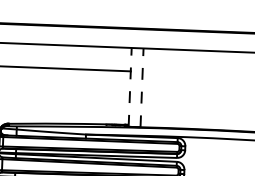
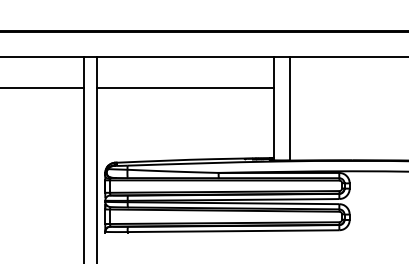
line: (130, 87) -> (274, 108), dashed -> solid
line: (141, 87) -> (289, 108), dashed -> solid

